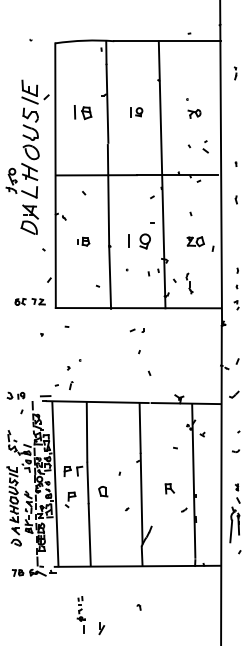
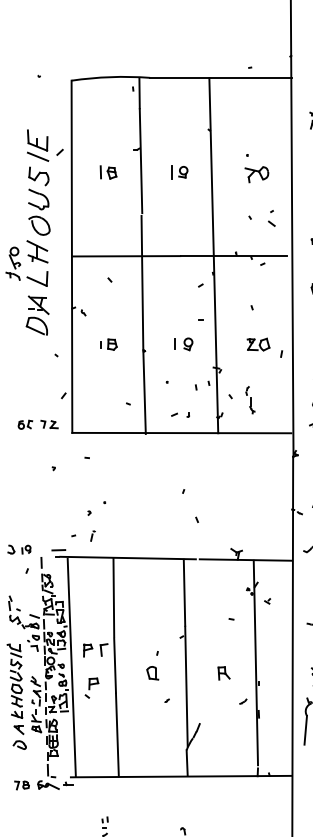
part: (82, 111) -> (107, 171), size x0.71
part: (194, 113) -> (256, 174), size x1.43
part: (139, 241) -> (183, 344), size x0.62
part: (136, 330) -> (179, 414), moved
part: (103, 491) -> (153, 673), moved

